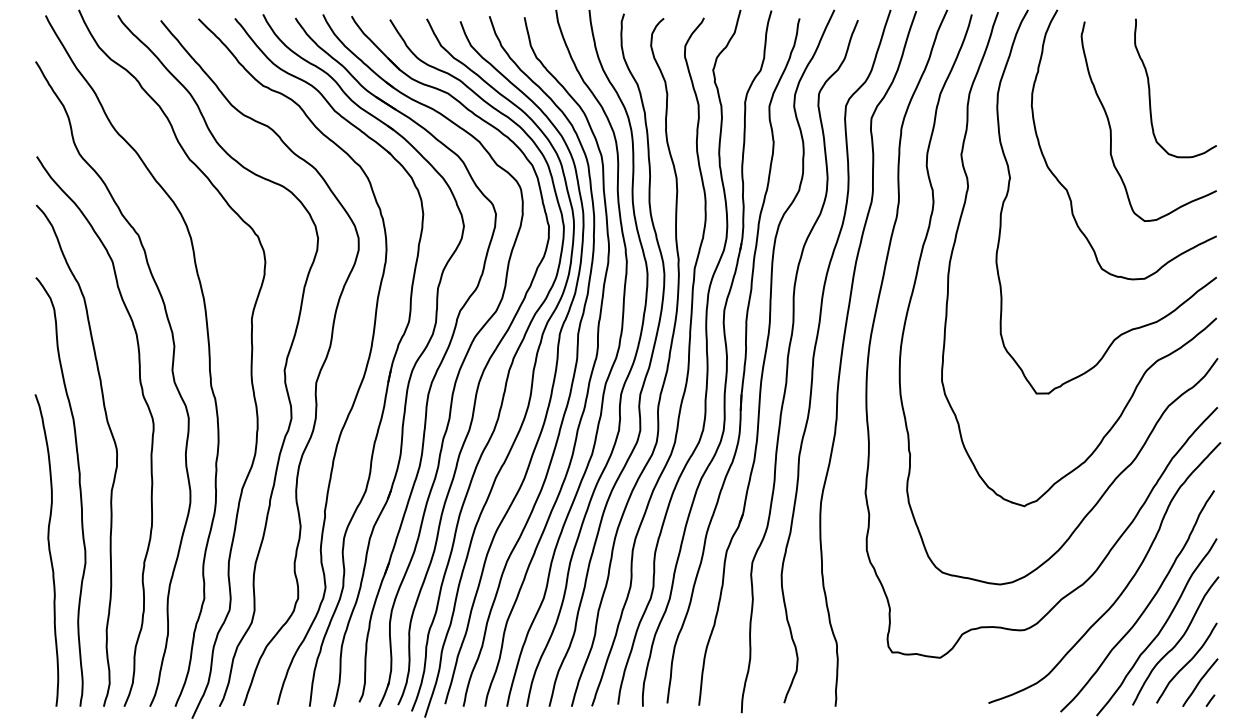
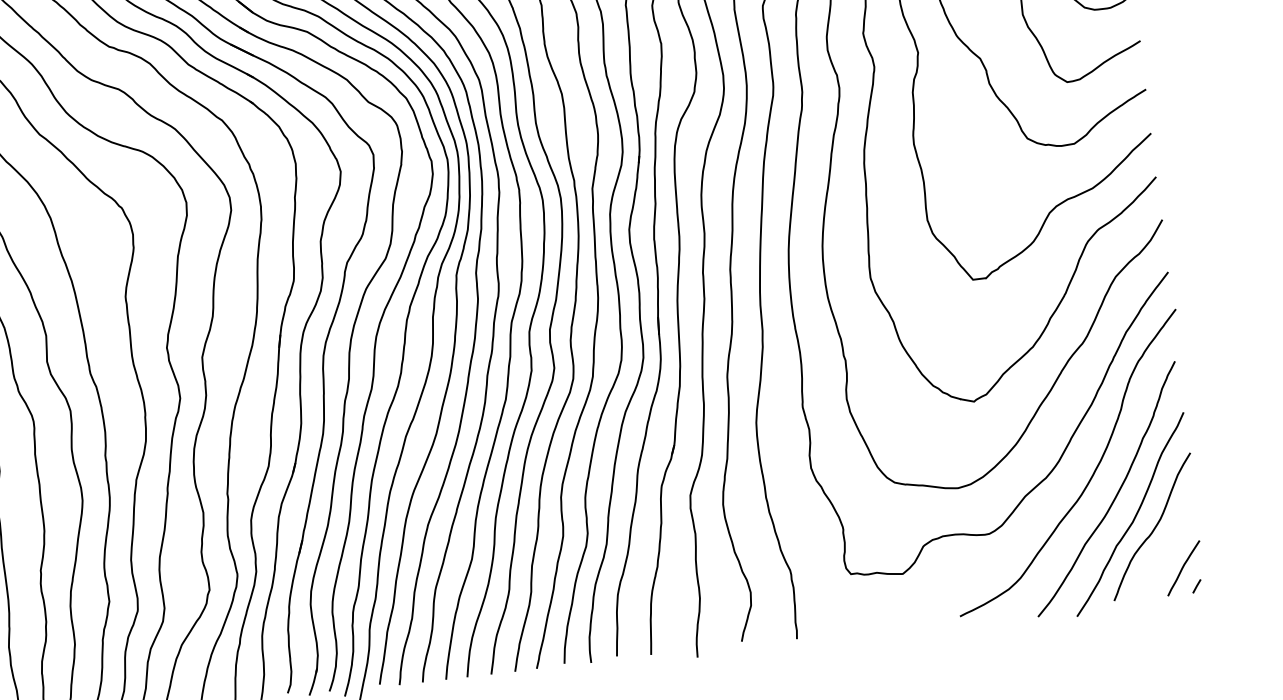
curve: (1186, 662) -> (1166, 548), removed

